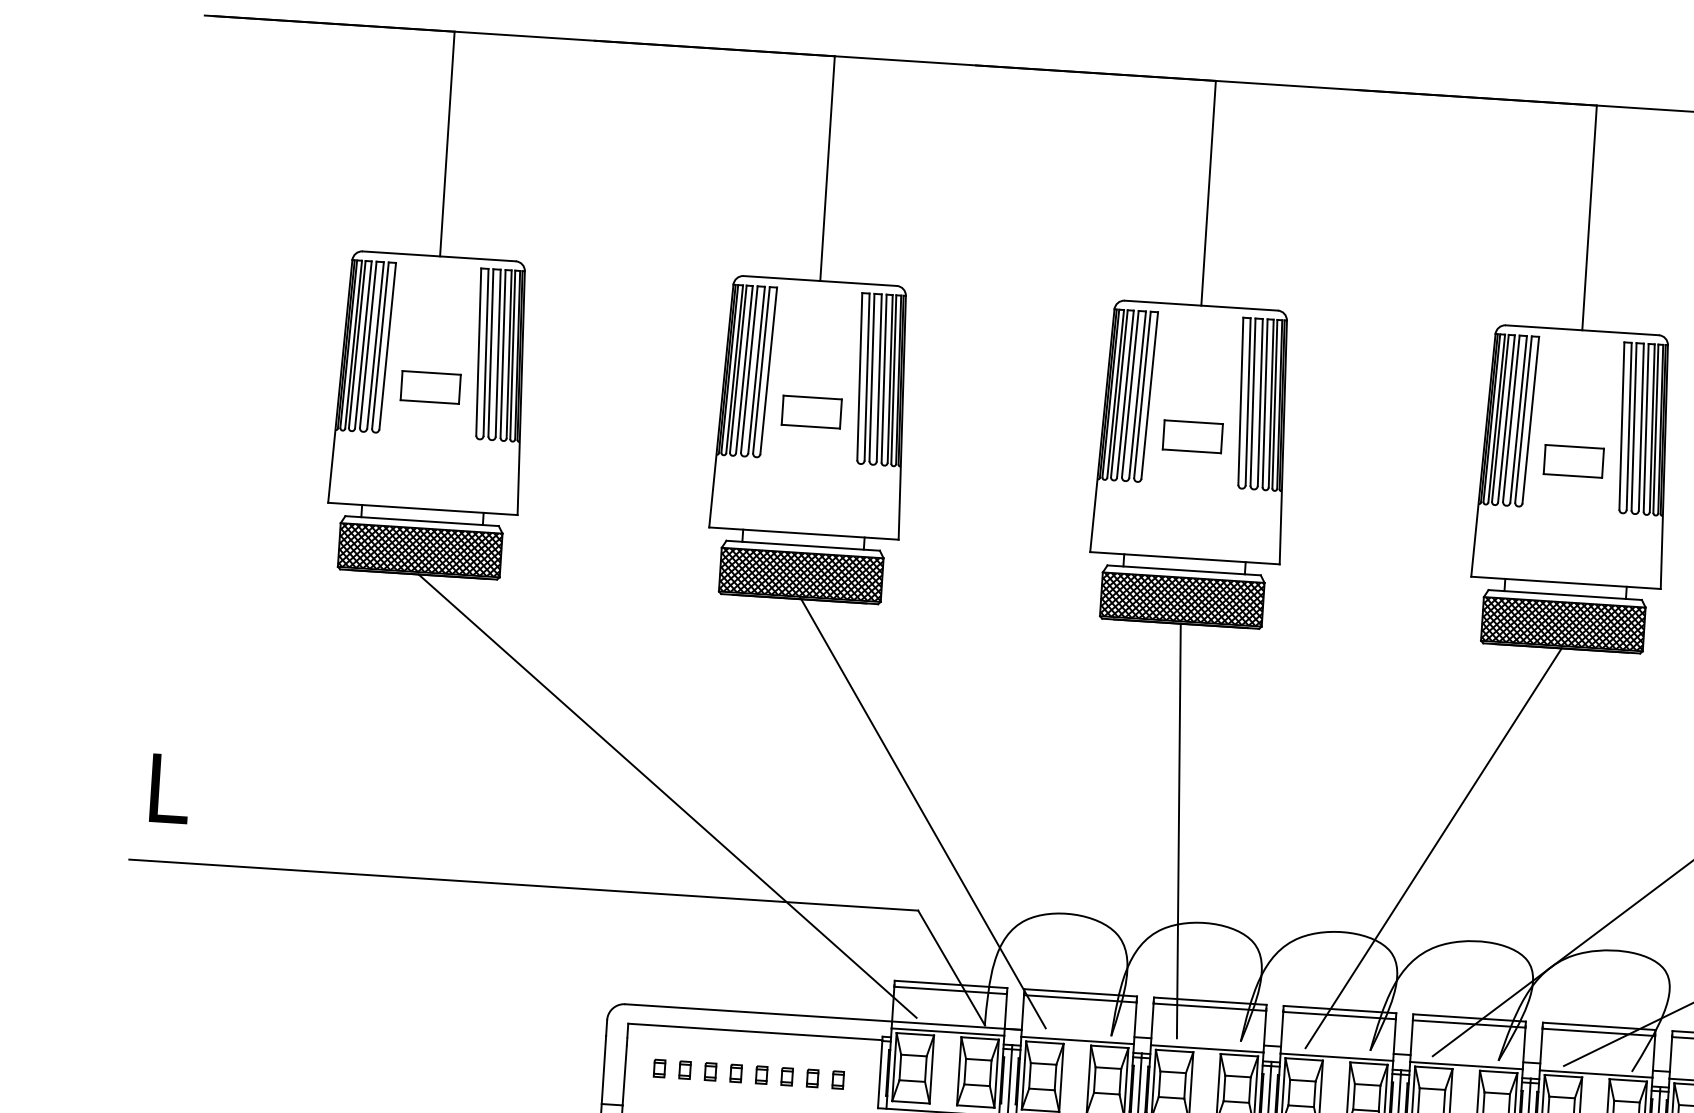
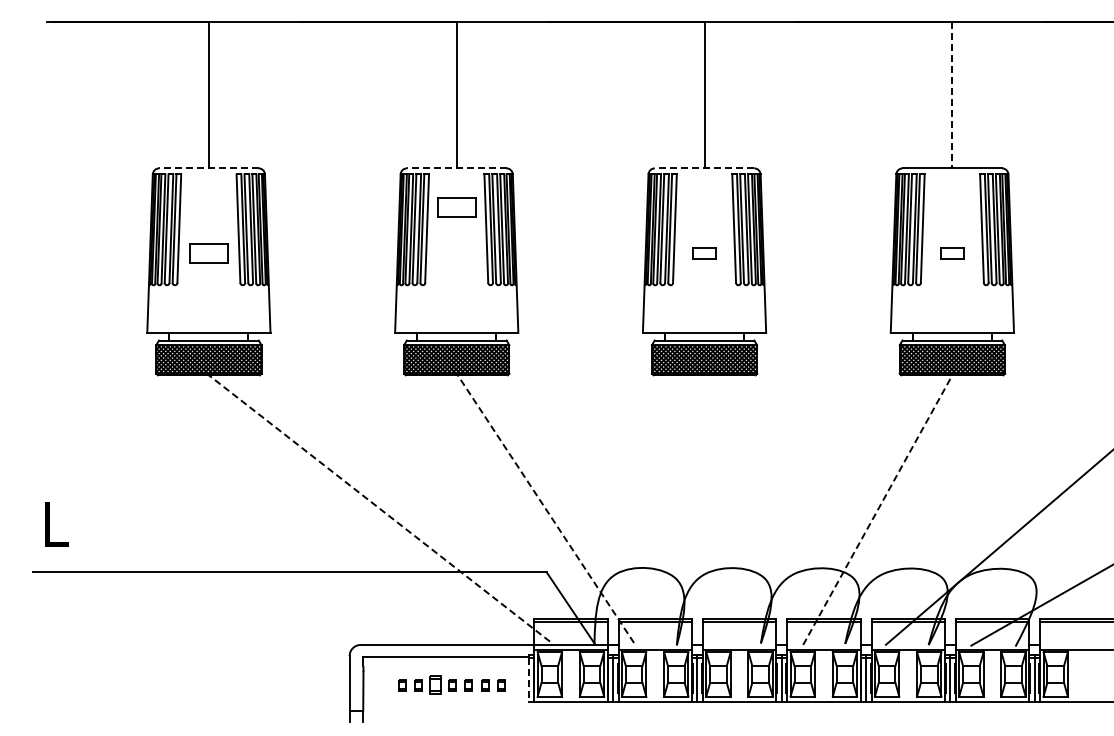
line: (1589, 218) -> (952, 95), solid -> dashed
line: (438, 256) -> (208, 168), solid -> dashed
line: (819, 281) -> (456, 168), solid -> dashed
line: (1201, 305) -> (704, 168), solid -> dashed
part: (811, 411) -> (456, 207), moved
part: (1192, 436) -> (704, 253), size x0.6
part: (1572, 461) -> (951, 253), size x0.6
line: (667, 796) -> (379, 508), solid -> dashed
line: (923, 811) -> (545, 507), solid -> dashed
line: (1178, 830) -> (711, 509), removed
line: (1434, 847) -> (878, 509), solid -> dashed
part: (659, 1068) -> (385, 685), removed
part: (736, 1073) -> (435, 685), size x1.6
line: (879, 1073) -> (528, 679), solid -> dashed

